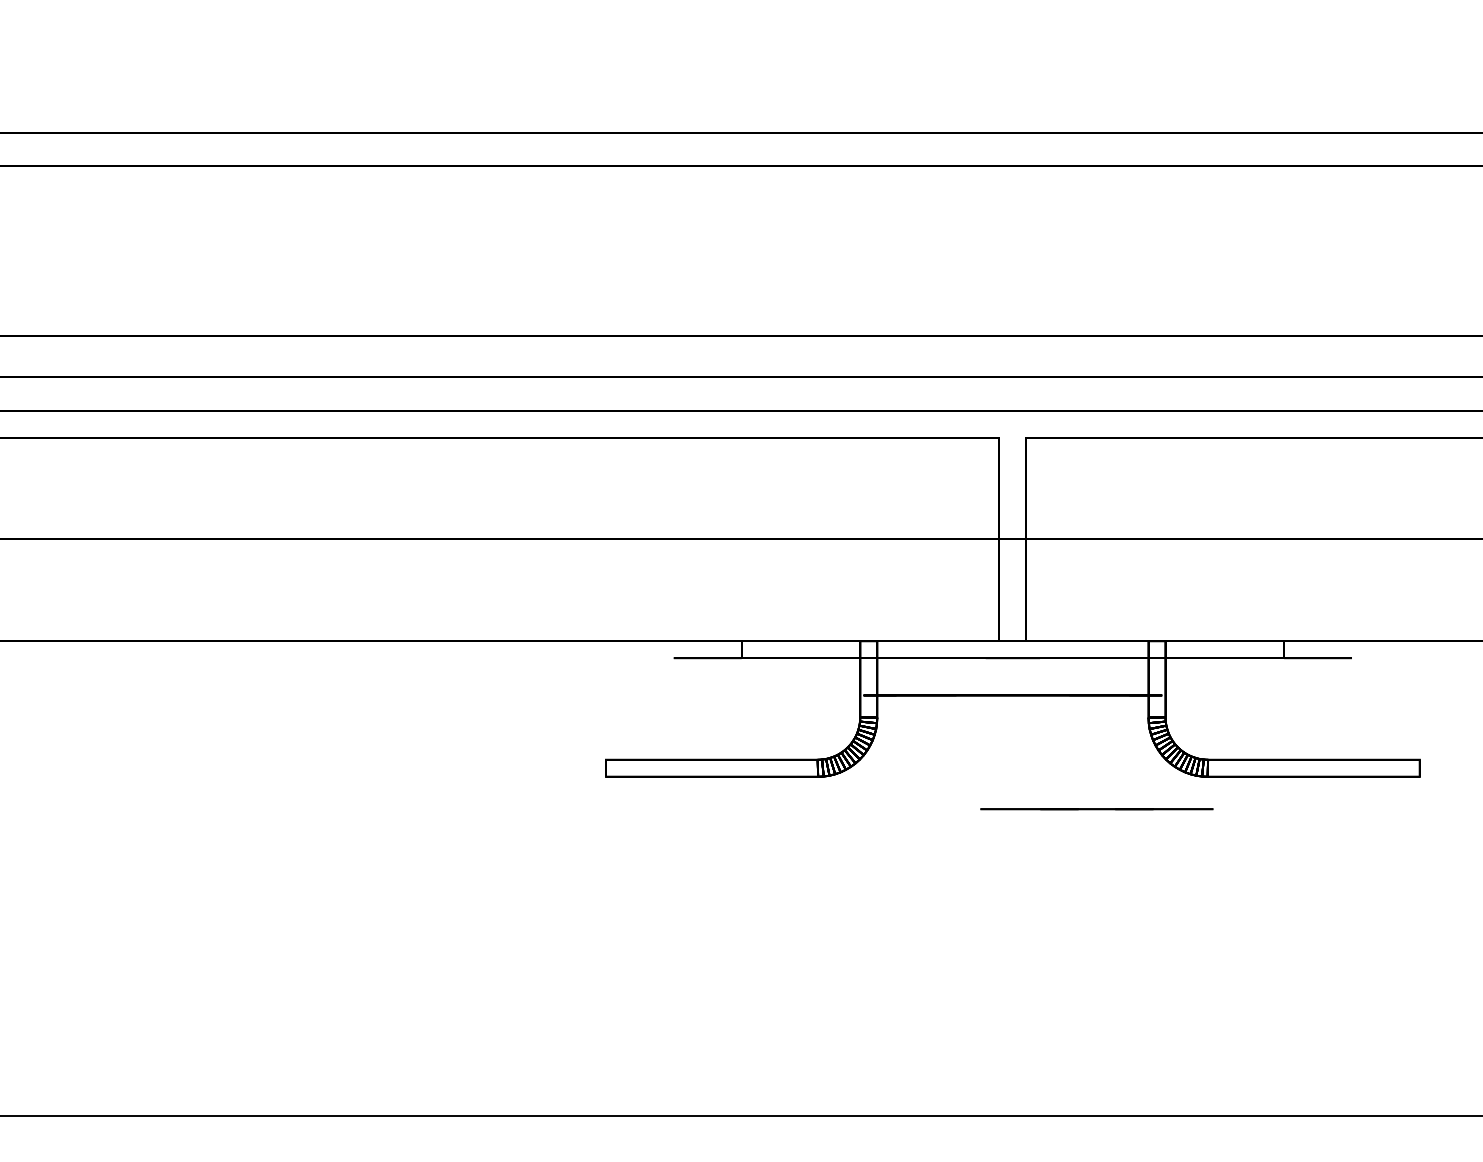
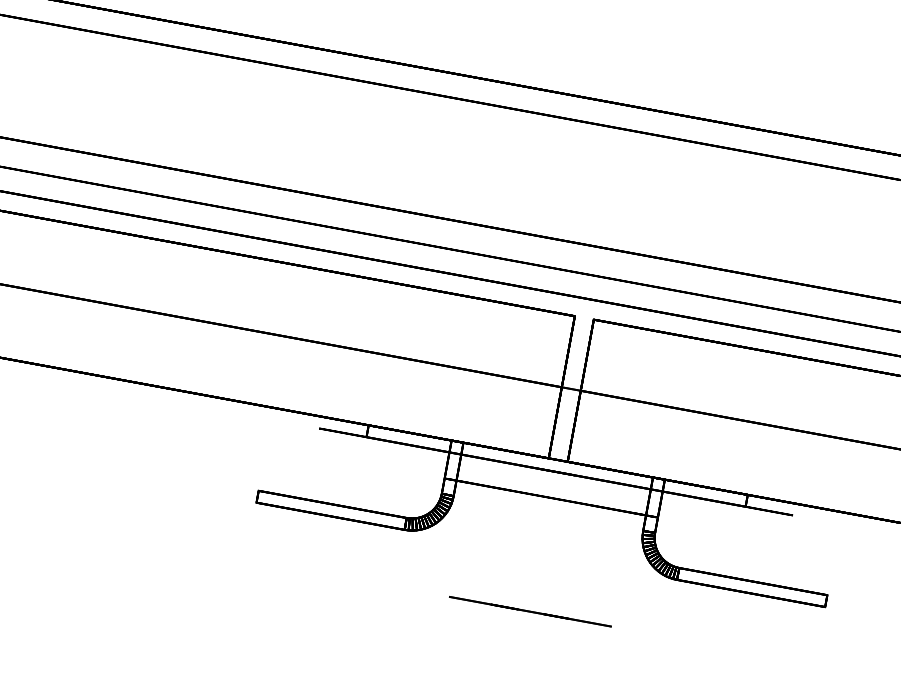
line: (1096, 809) -> (530, 611), moved

